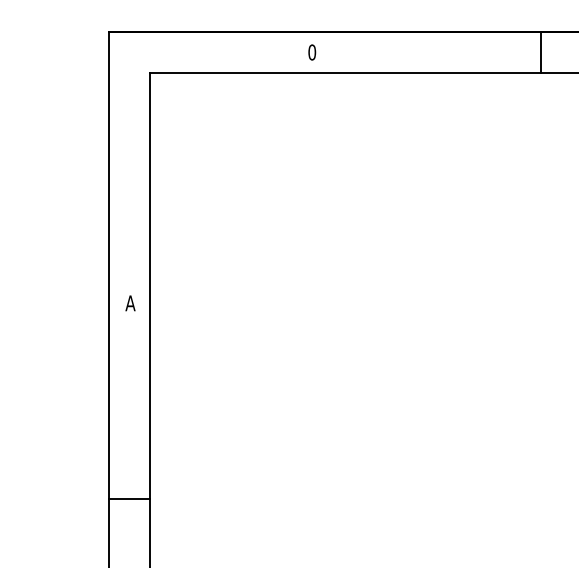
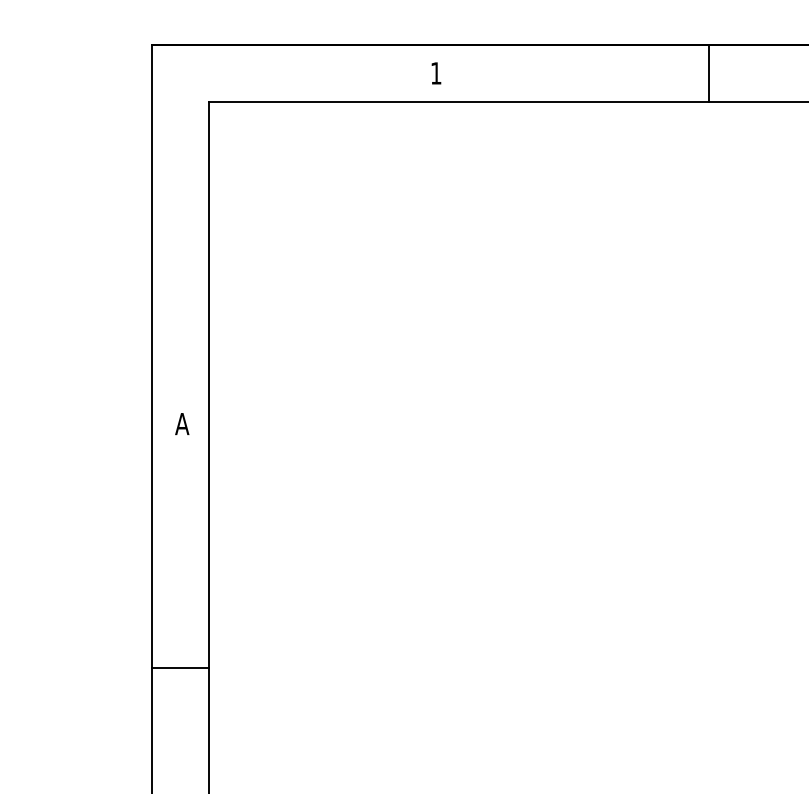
text: (311, 52) -> (435, 73), 0 -> 1
line: (541, 52) -> (709, 73), moved
line: (129, 498) -> (180, 667), moved

